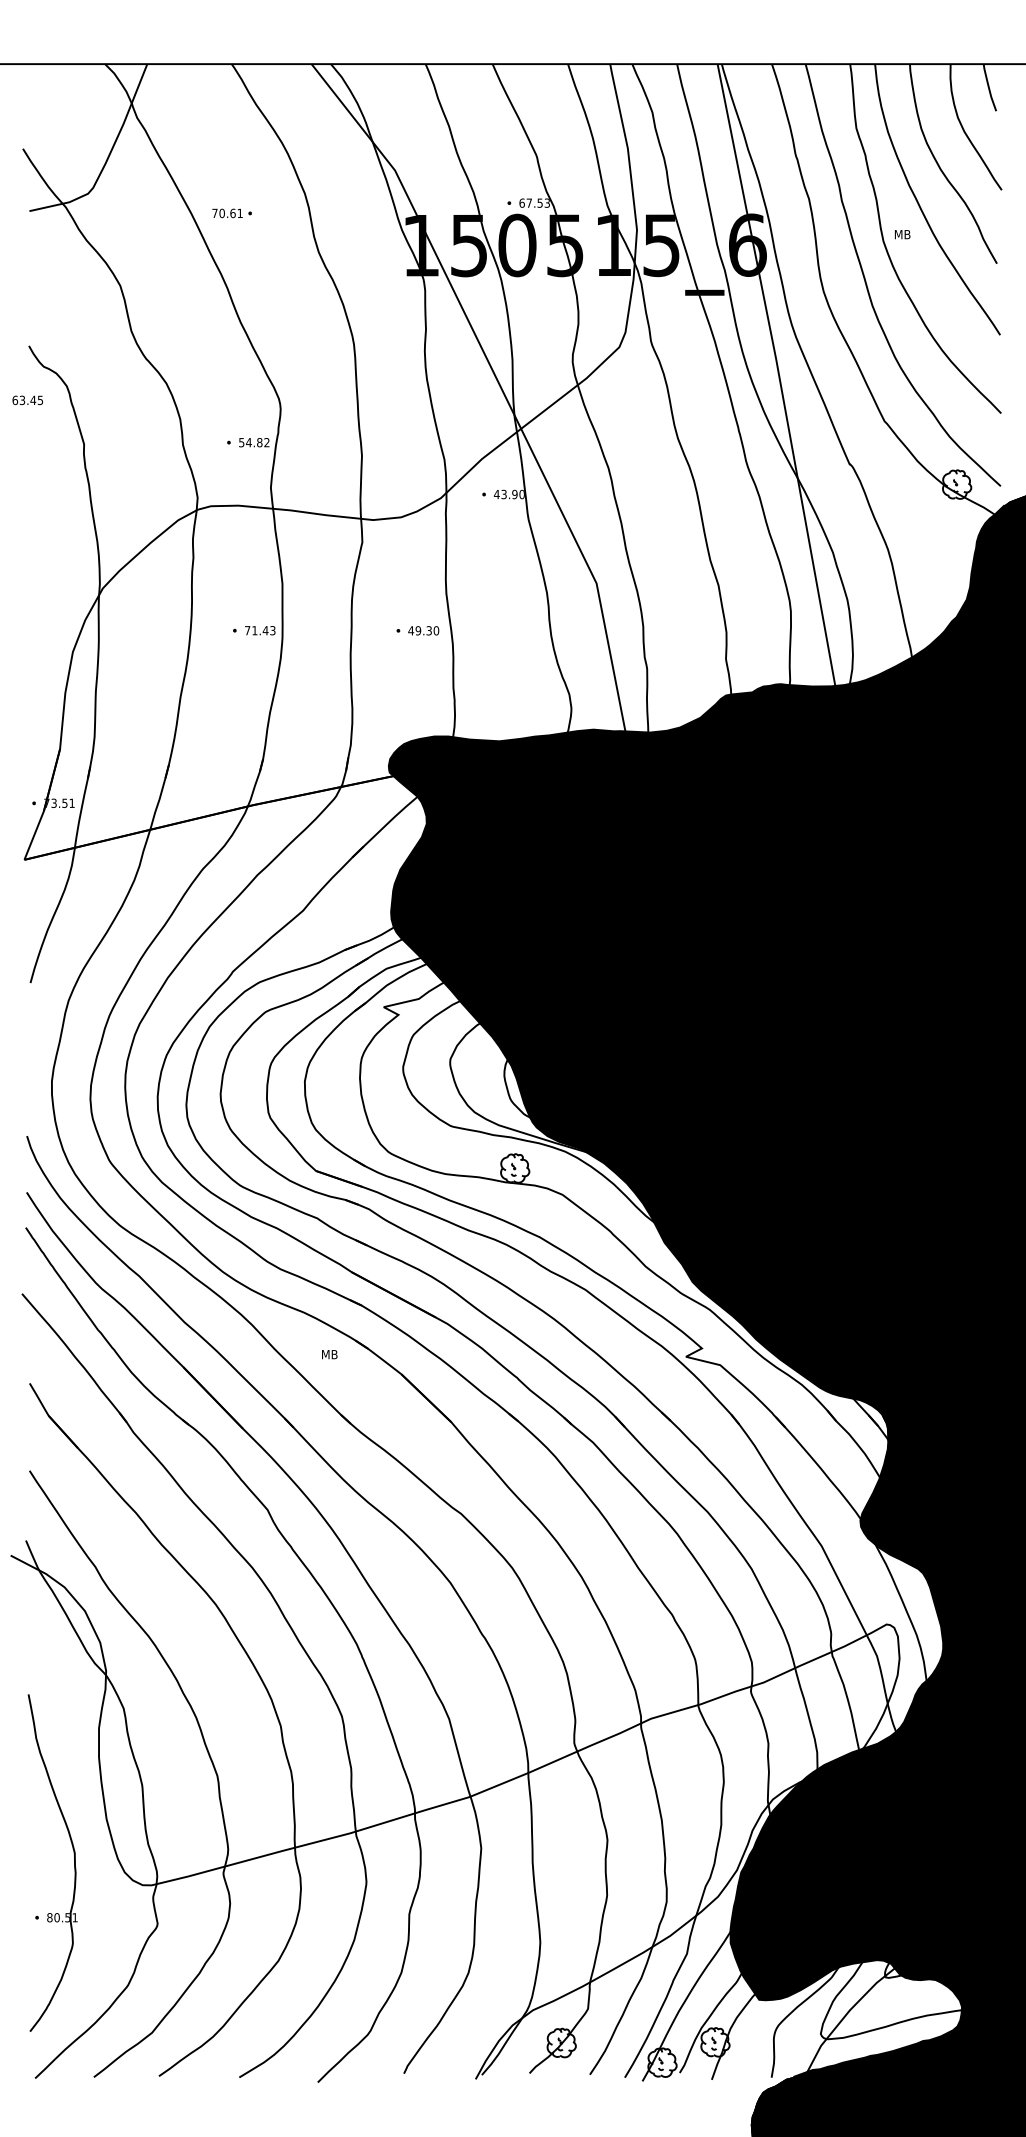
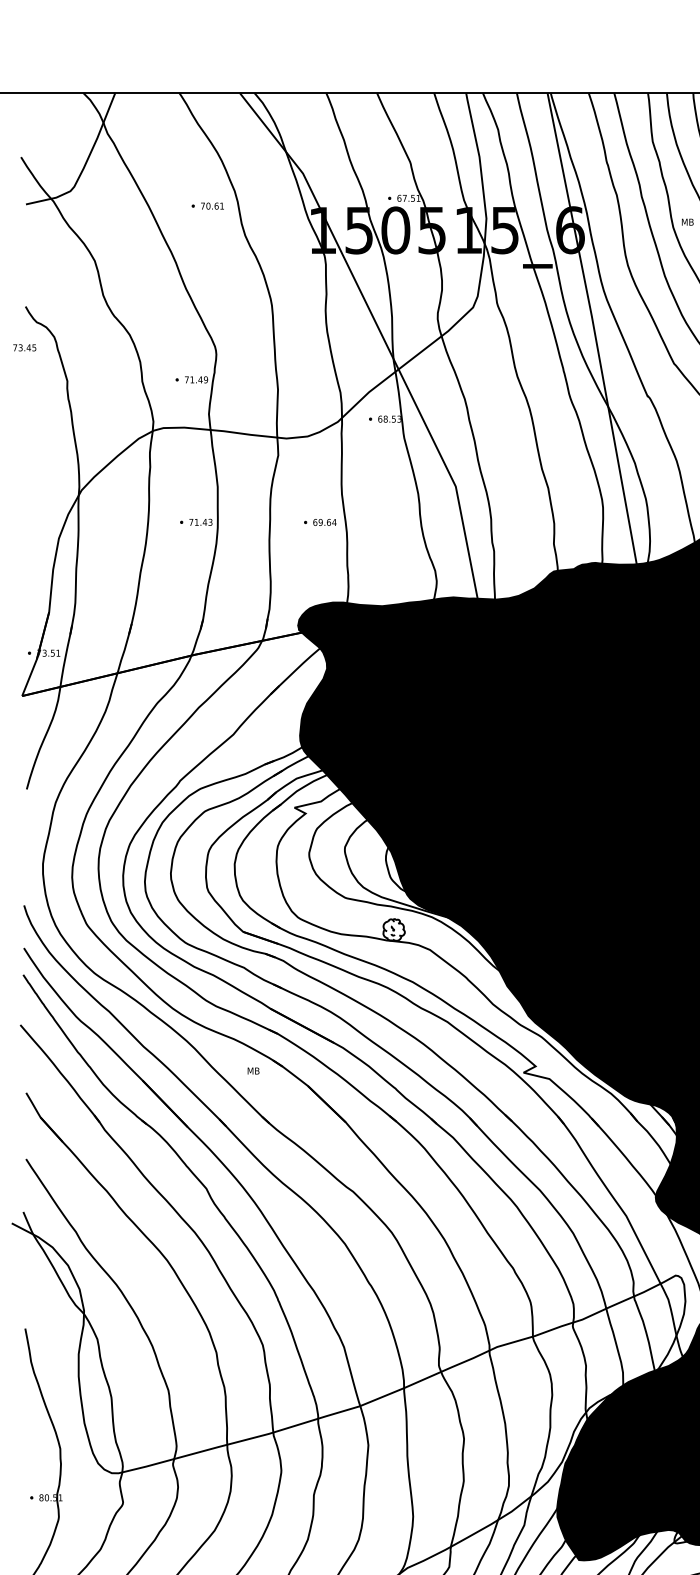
text: (546, 202) -> (417, 197), 67.53 -> 67.51
text: (227, 213) -> (212, 206), moved
text: (15, 400) -> (15, 347), 63.45 -> 73.45
text: (254, 442) -> (196, 379), 54.82 -> 71.49
text: (508, 494) -> (389, 419), 43.90 -> 68.53
text: (423, 630) -> (324, 522), 49.30 -> 69.64

